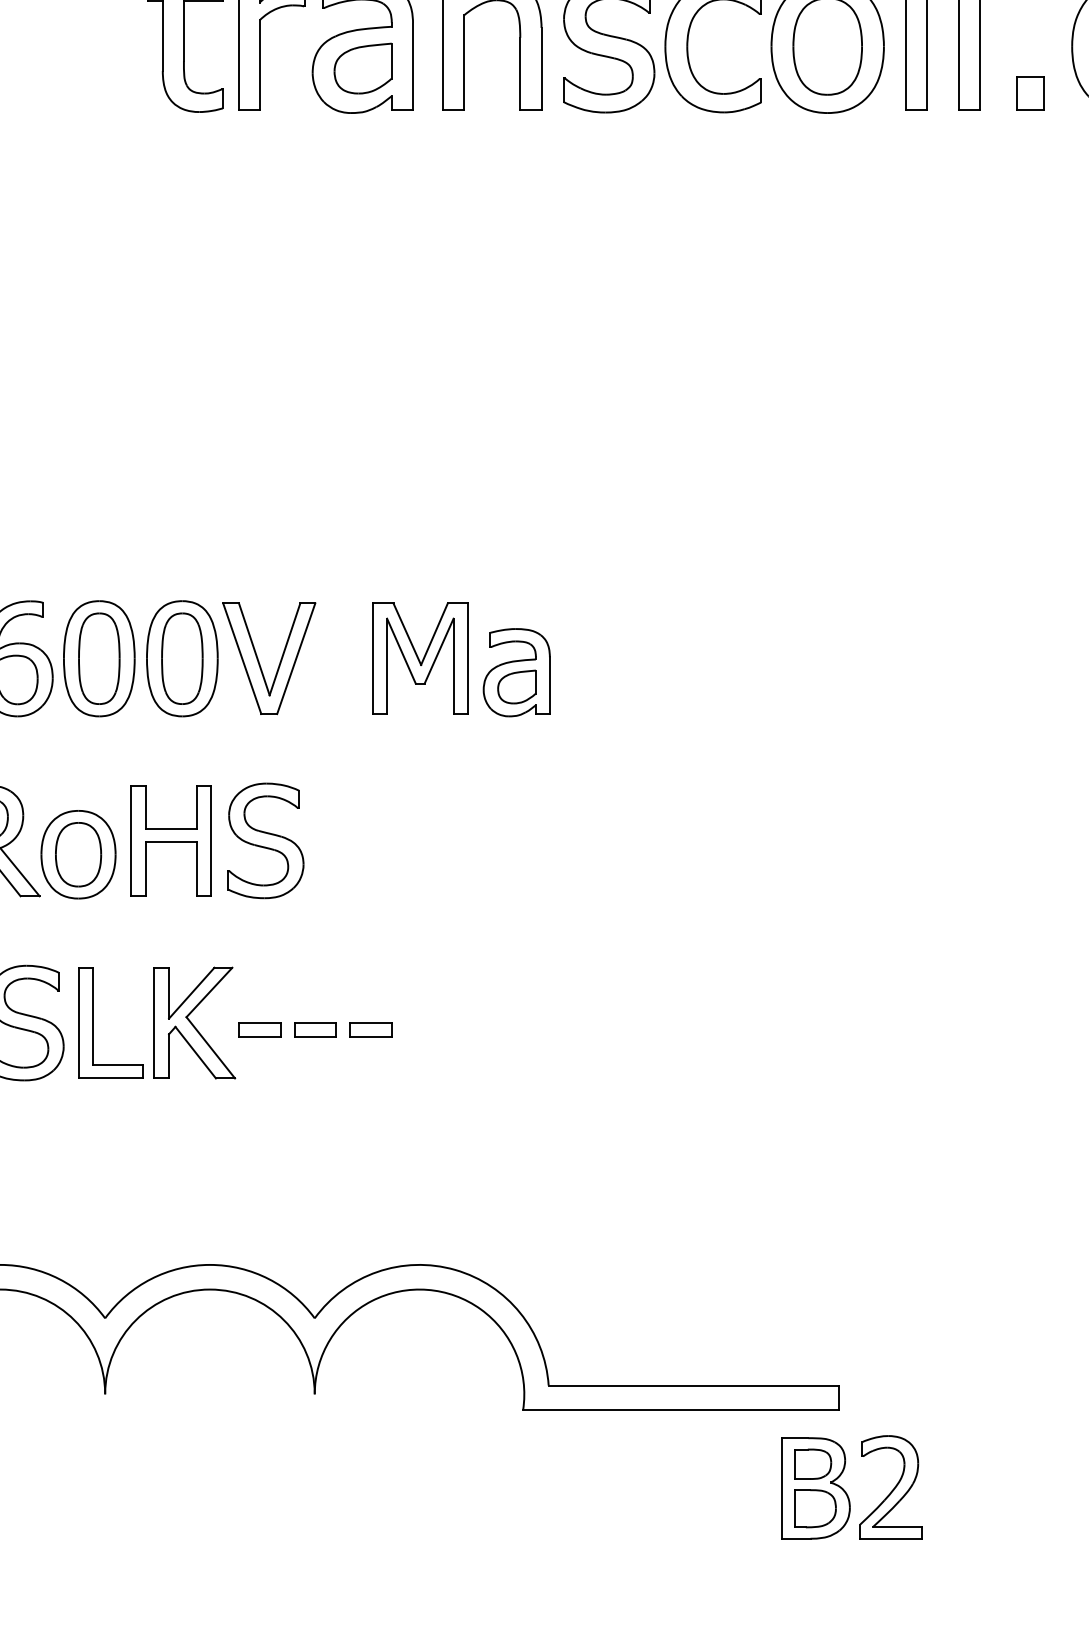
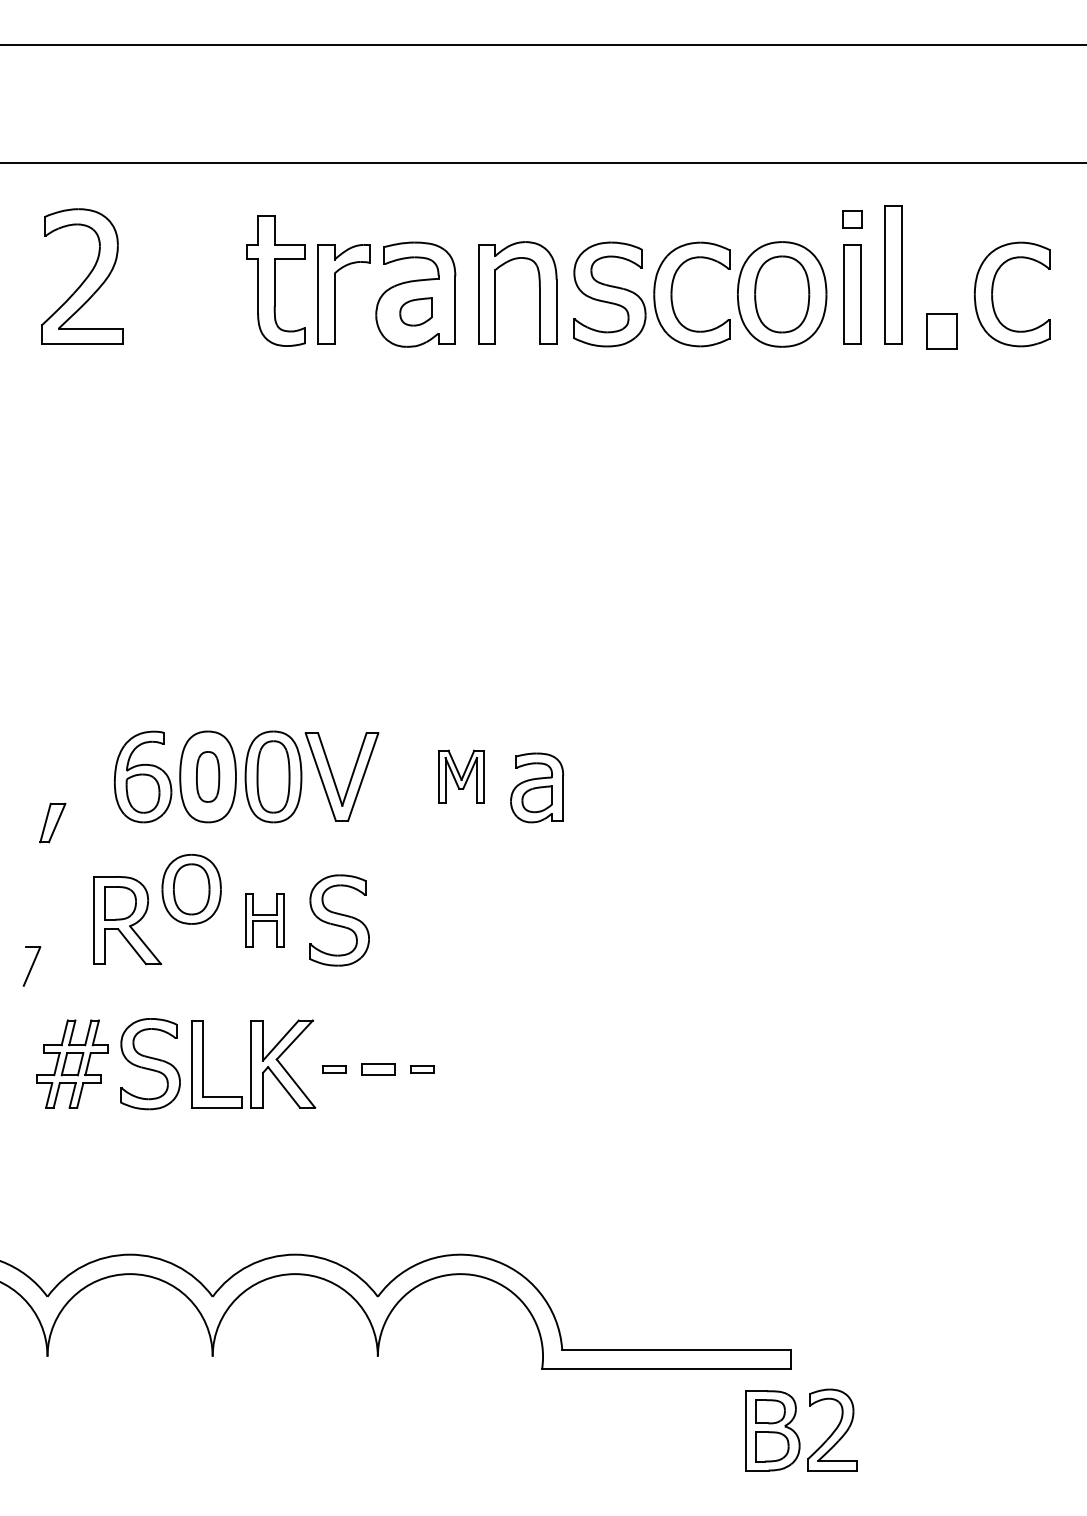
part: (362, 68) -> (415, 311), size x0.7
part: (1029, 93) -> (941, 331), size x1.4
part: (98, 658) -> (207, 776), size x0.7
part: (420, 658) -> (461, 776), size x0.6
part: (170, 840) -> (264, 920), size x0.6
part: (78, 854) -> (191, 889), moved
part: (259, 1029) -> (334, 1069), size x0.7
part: (371, 1029) -> (422, 1069), size x0.7

